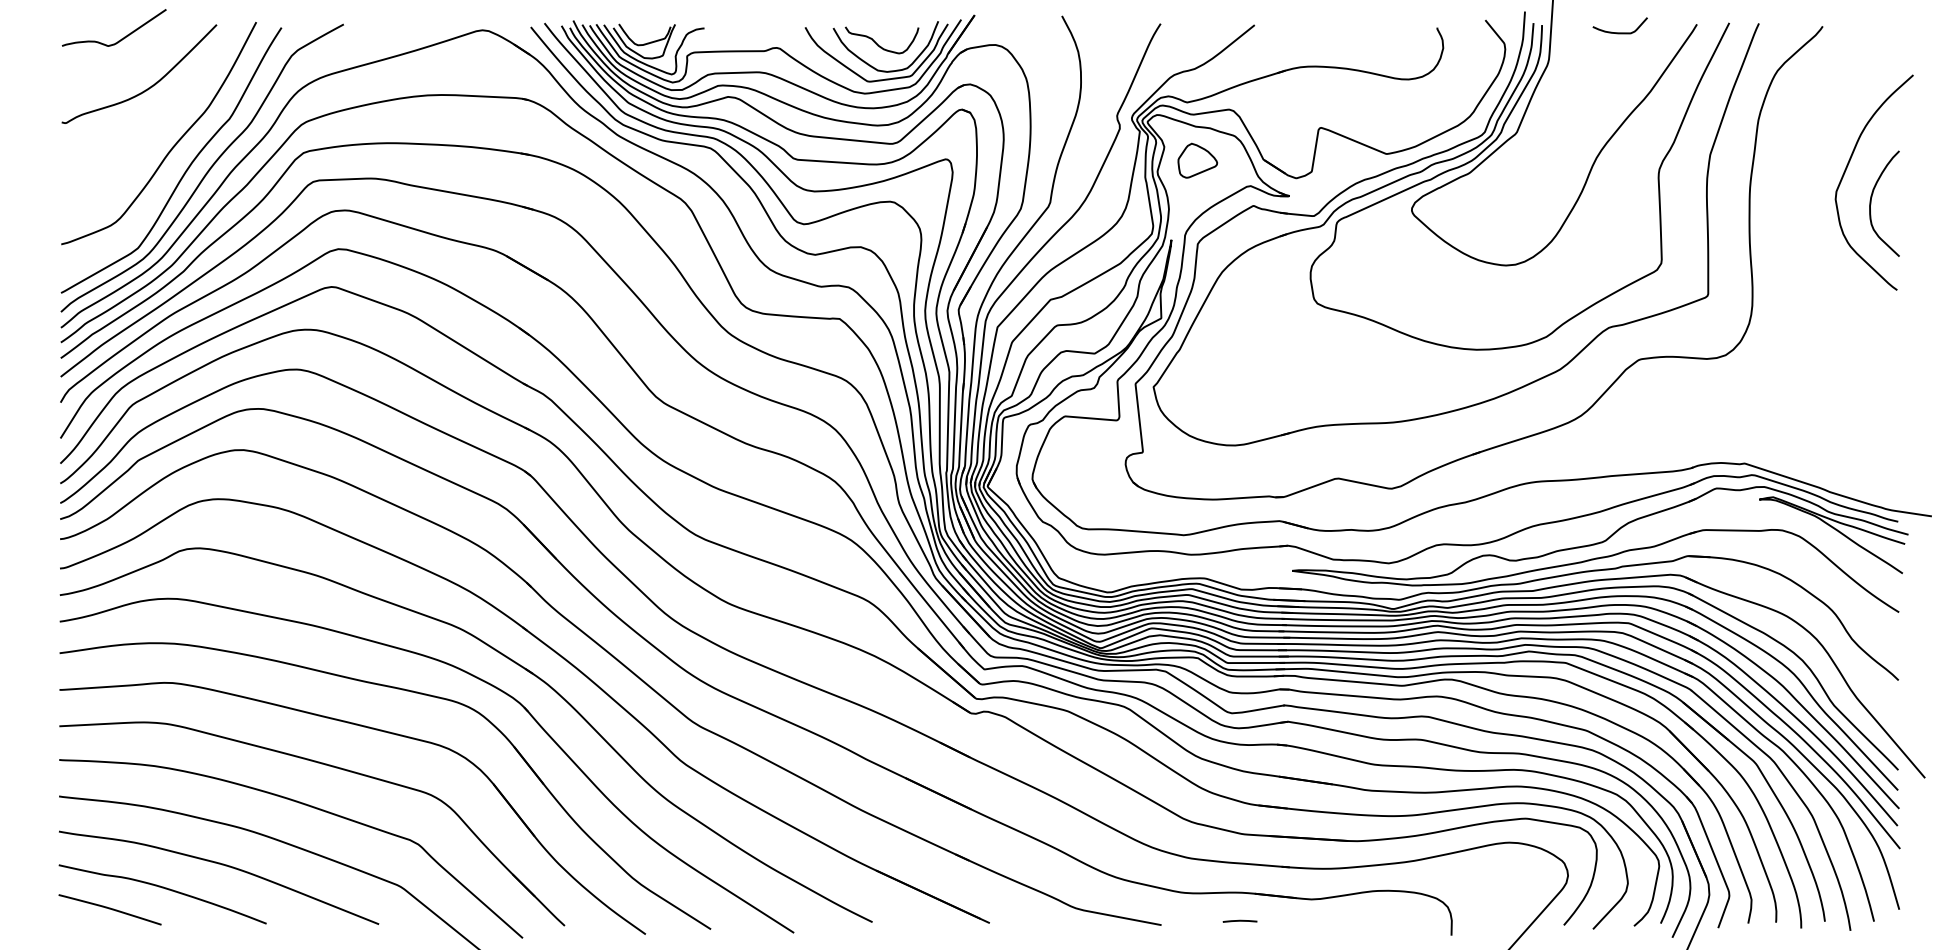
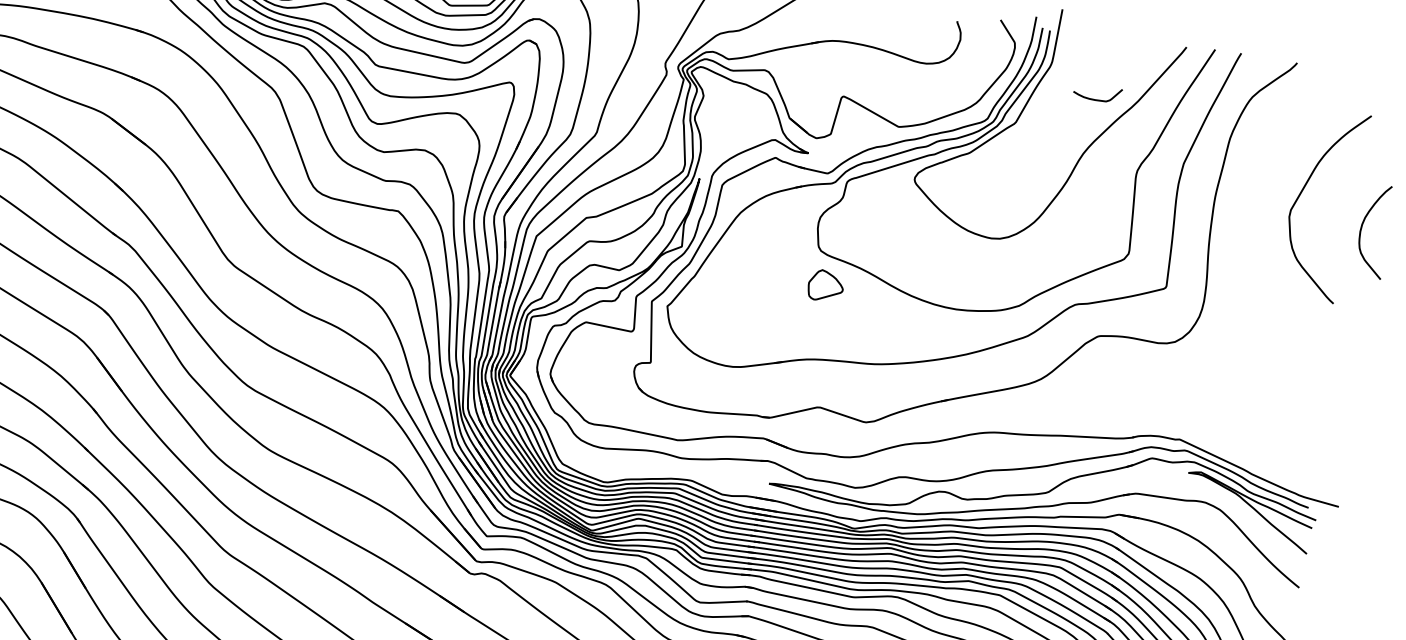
curve: (1619, 32) -> (1096, 99), moved
part: (1197, 160) -> (825, 285), moved
curve: (1871, 203) -> (1361, 229), moved

